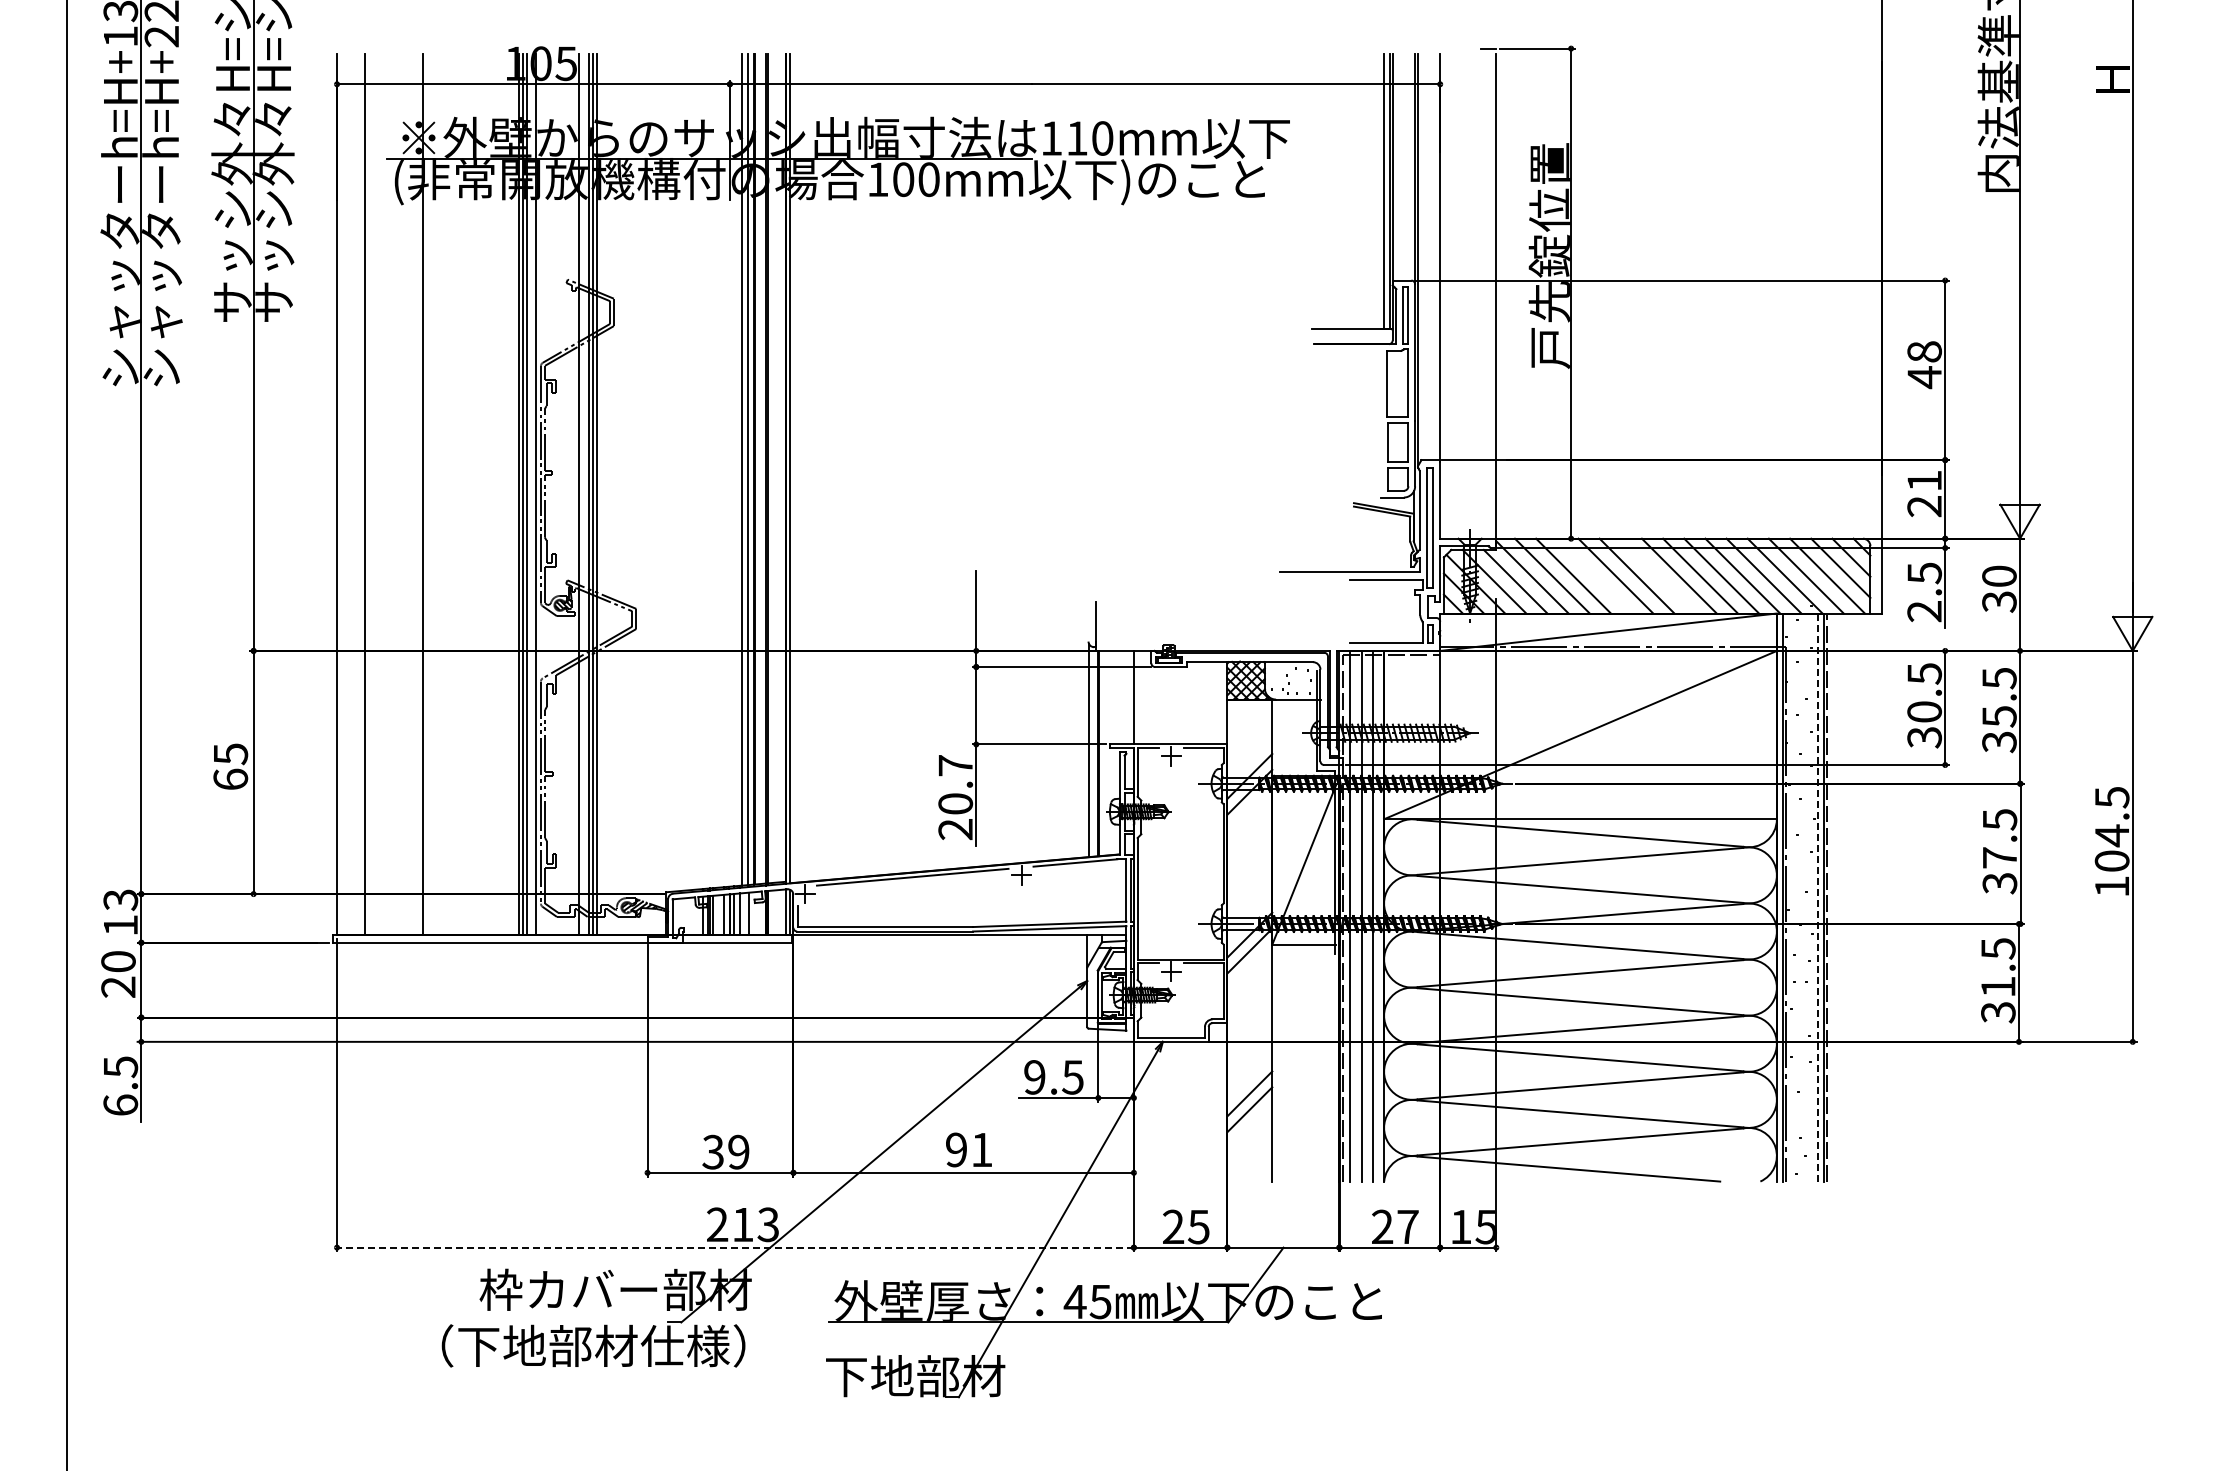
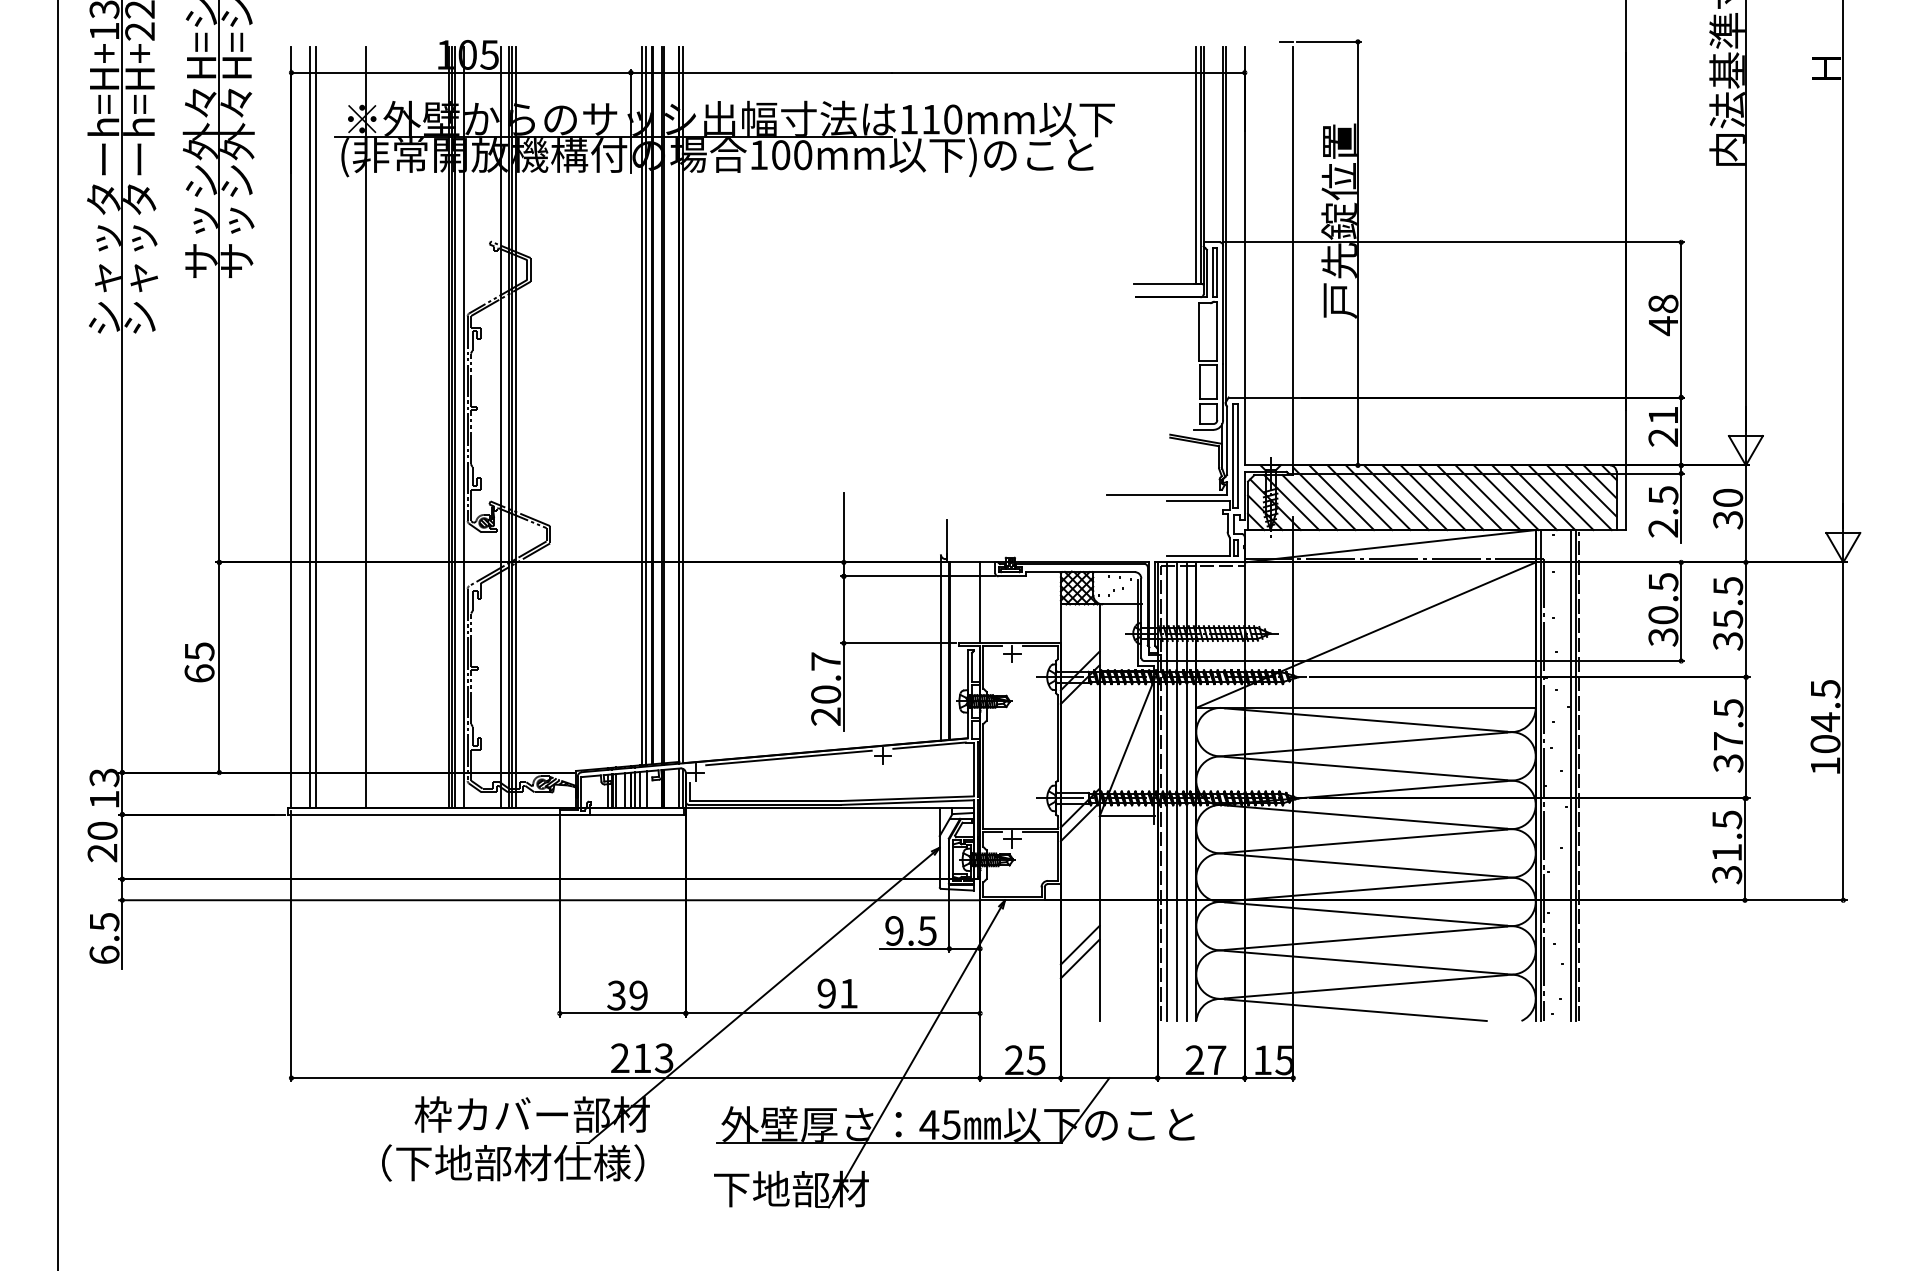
line: (358, 494) -> (309, 427), added
line: (1594, 575) -> (1378, 497), added
line: (1657, 575) -> (1432, 497), added
line: (1818, 898) -> (1571, 776), dashed -> solid
line: (734, 1247) -> (634, 1077), dashed -> solid

